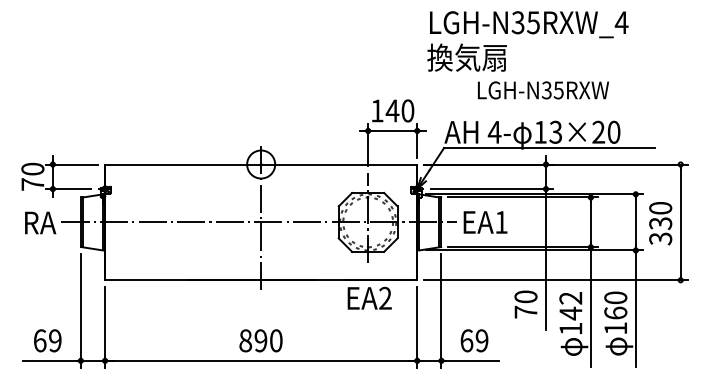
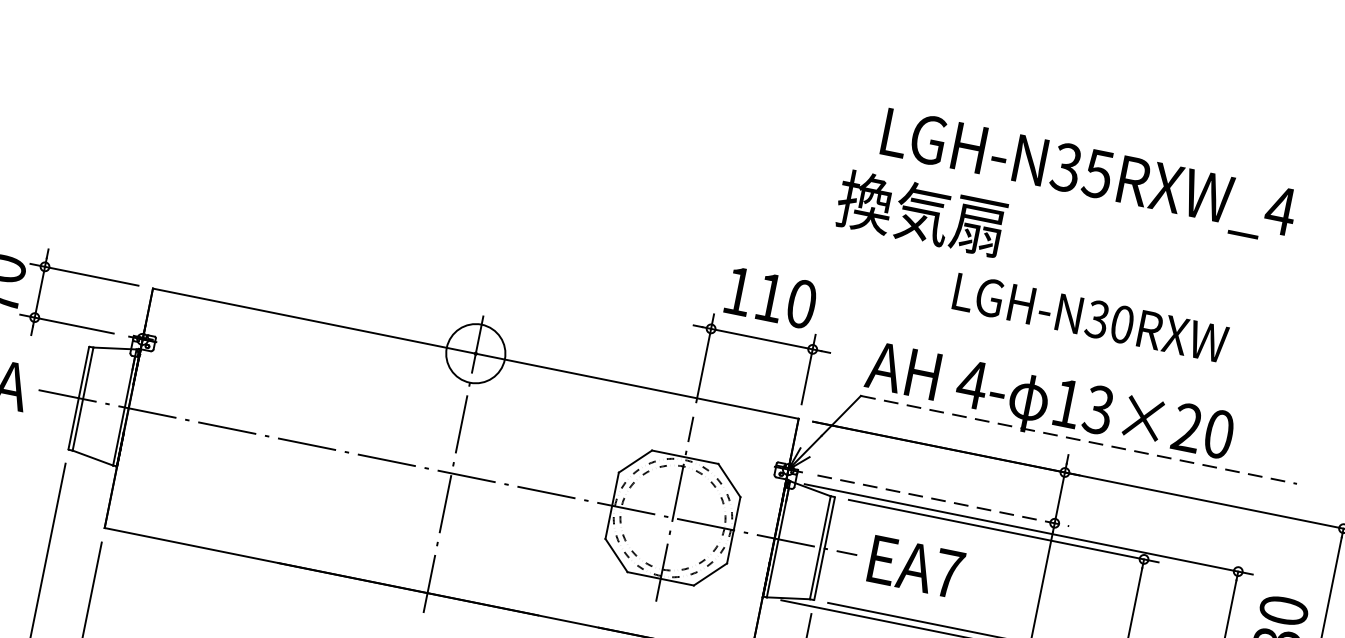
text: (466, 57) -> (920, 212), moved
text: (558, 90) -> (1121, 324), LGH-N35RXW -> LGH-N30RXW
text: (392, 110) -> (769, 296), 140 -> 110
line: (550, 148) -> (1080, 441), solid -> dashed
line: (492, 189) -> (943, 501), solid -> dashed
text: (501, 222) -> (948, 573), EA1 -> EA7

